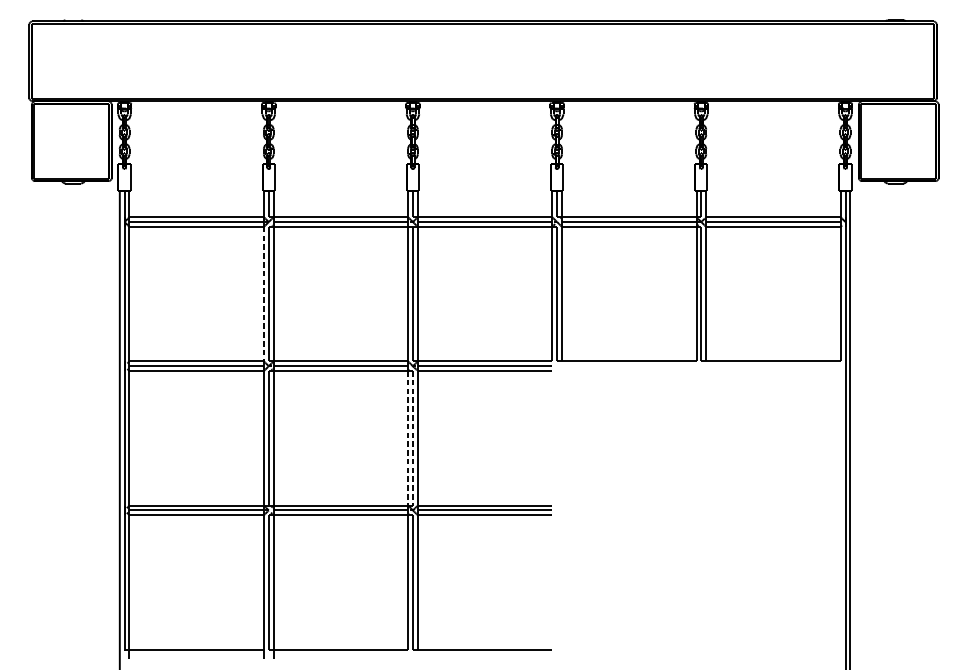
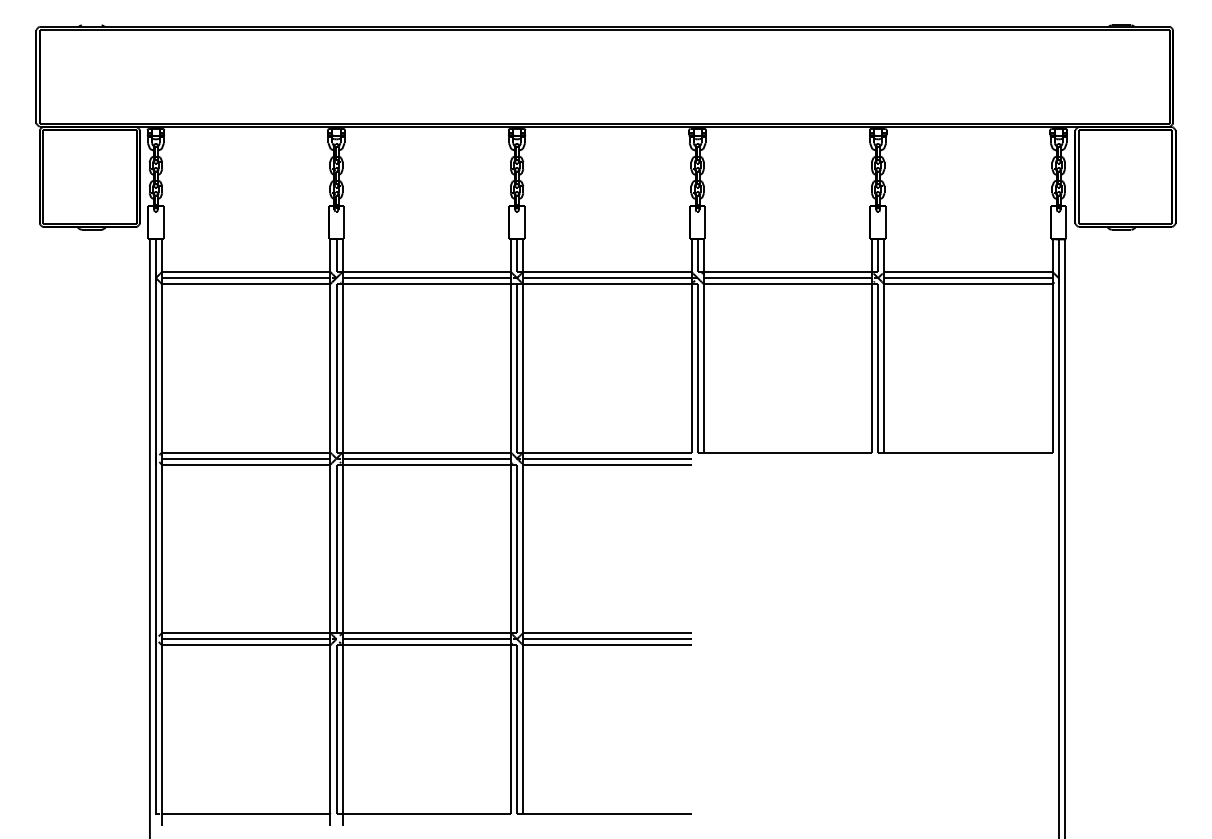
line: (264, 294) -> (330, 368), dashed -> solid
line: (408, 438) -> (511, 549), dashed -> solid
line: (413, 438) -> (517, 549), dashed -> solid

